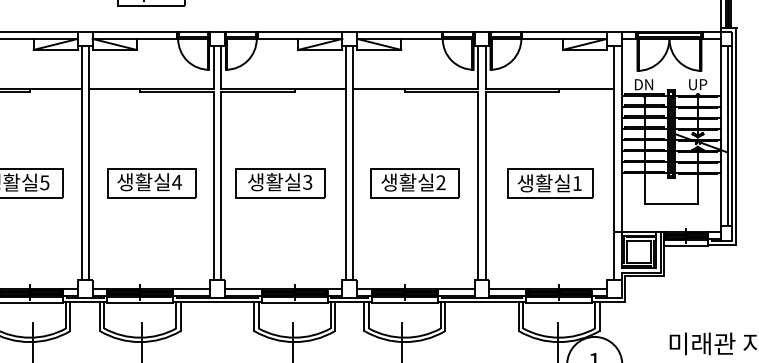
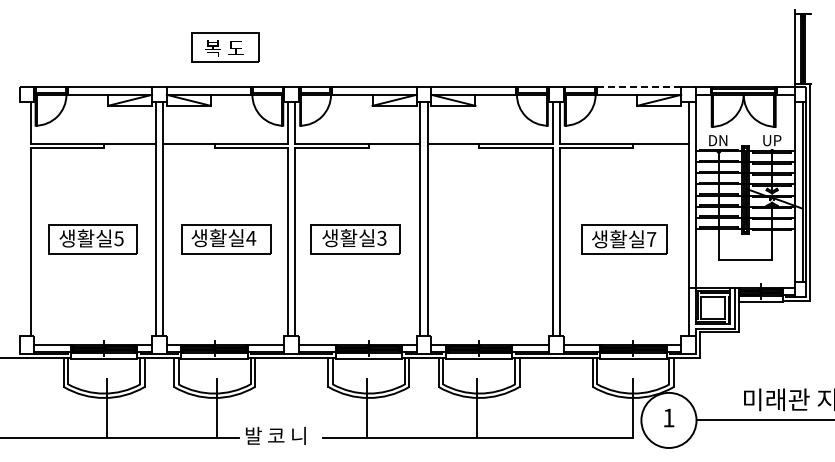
line: (564, 31) -> (638, 87), solid -> dashed
part: (415, 183) -> (489, 239), removed
text: (577, 183) -> (651, 239), 1 -> 7

